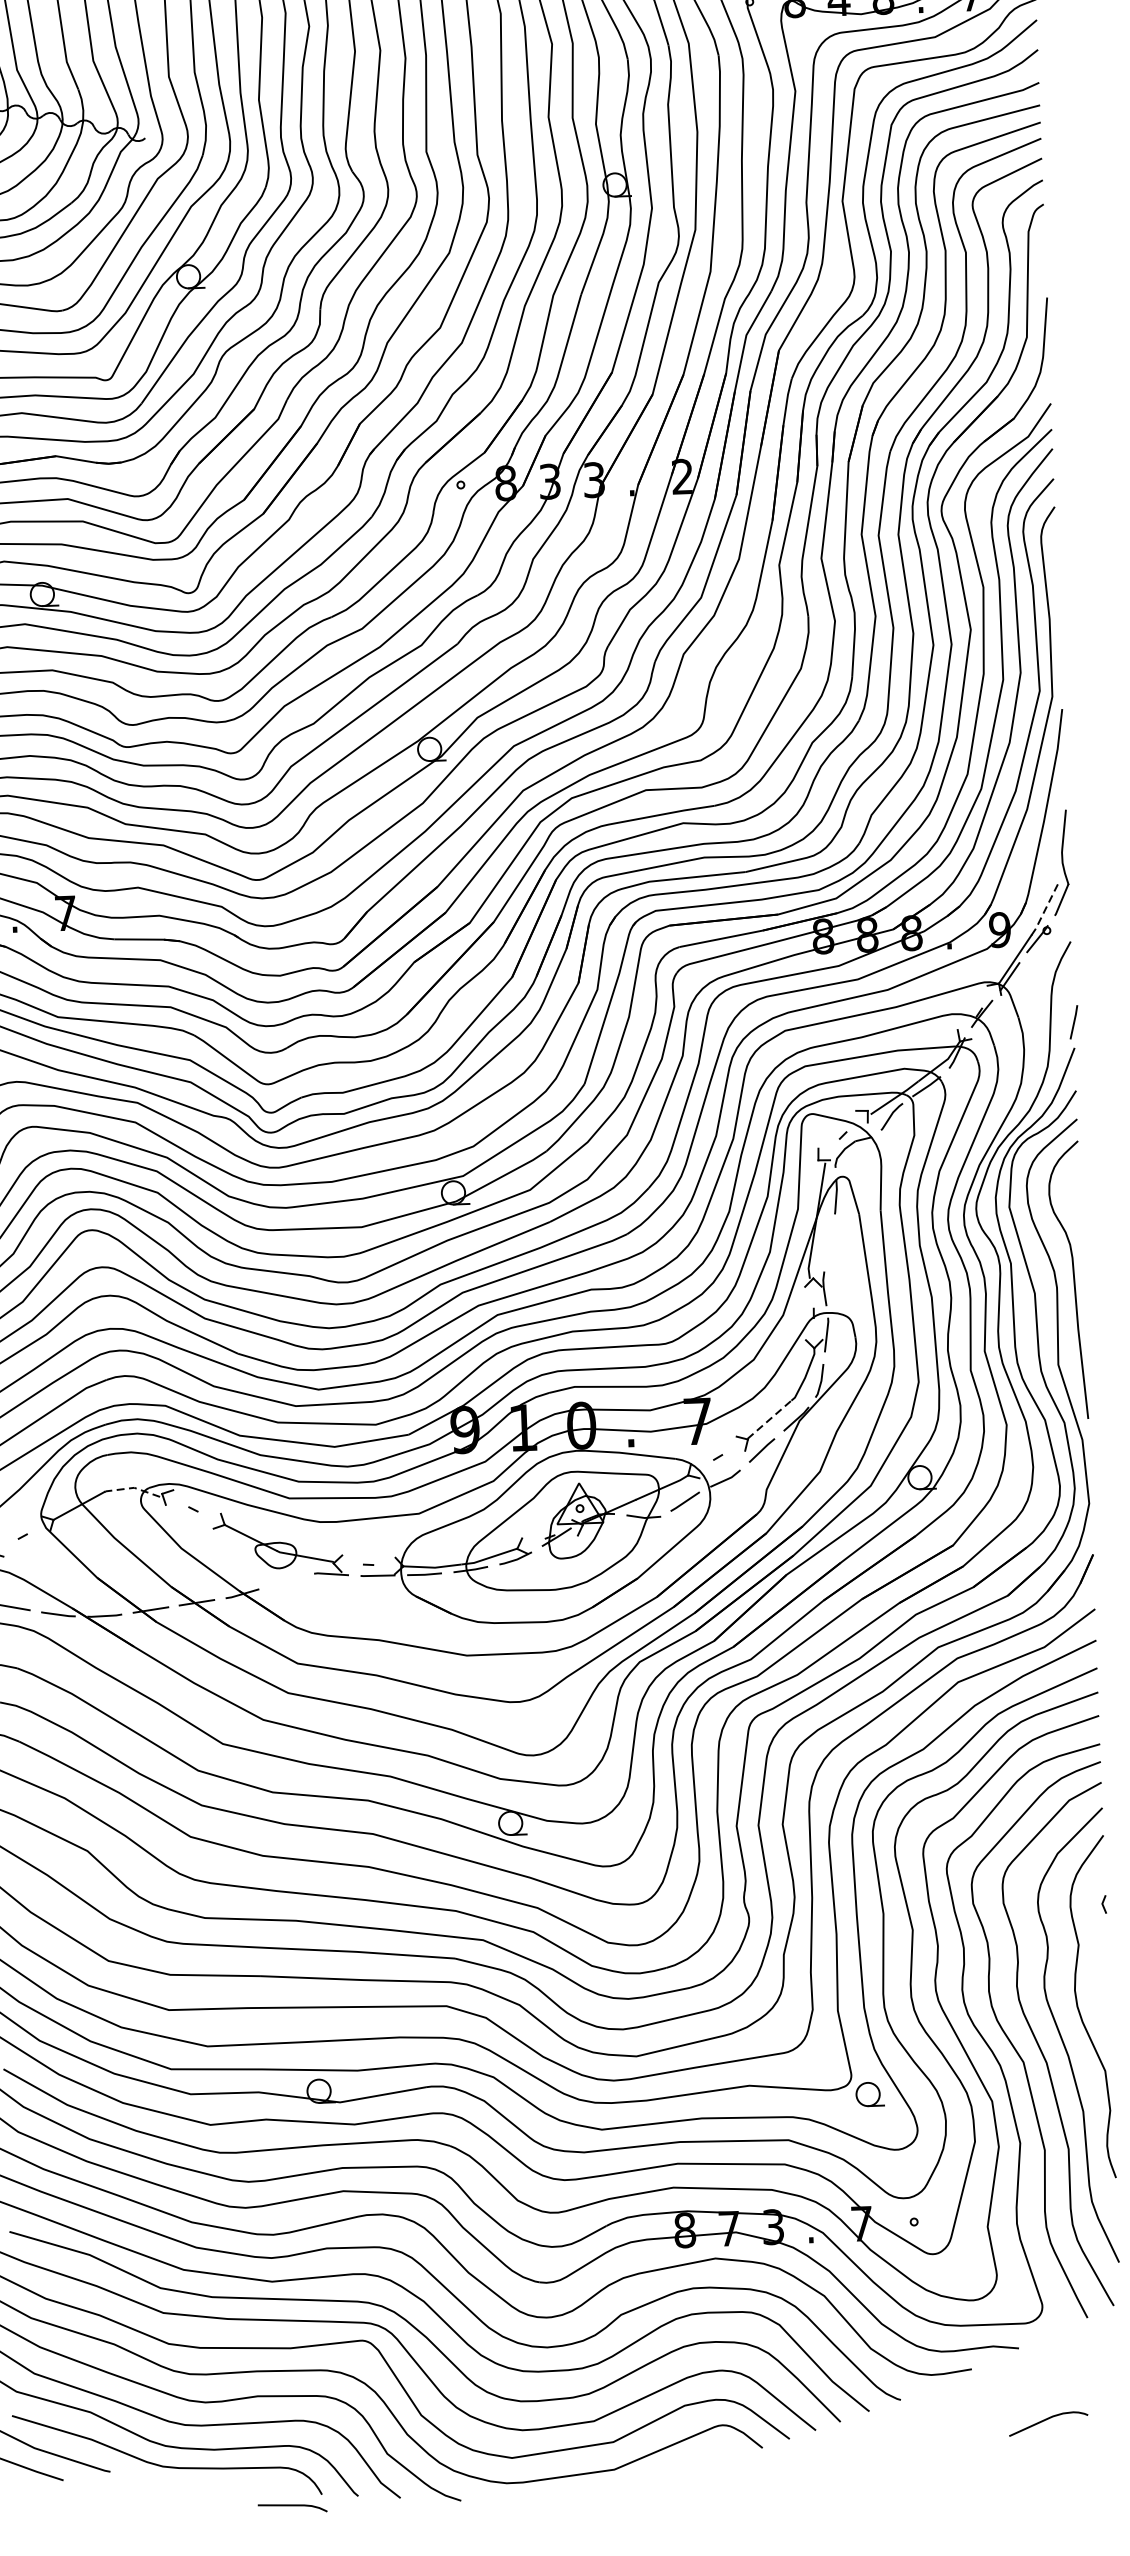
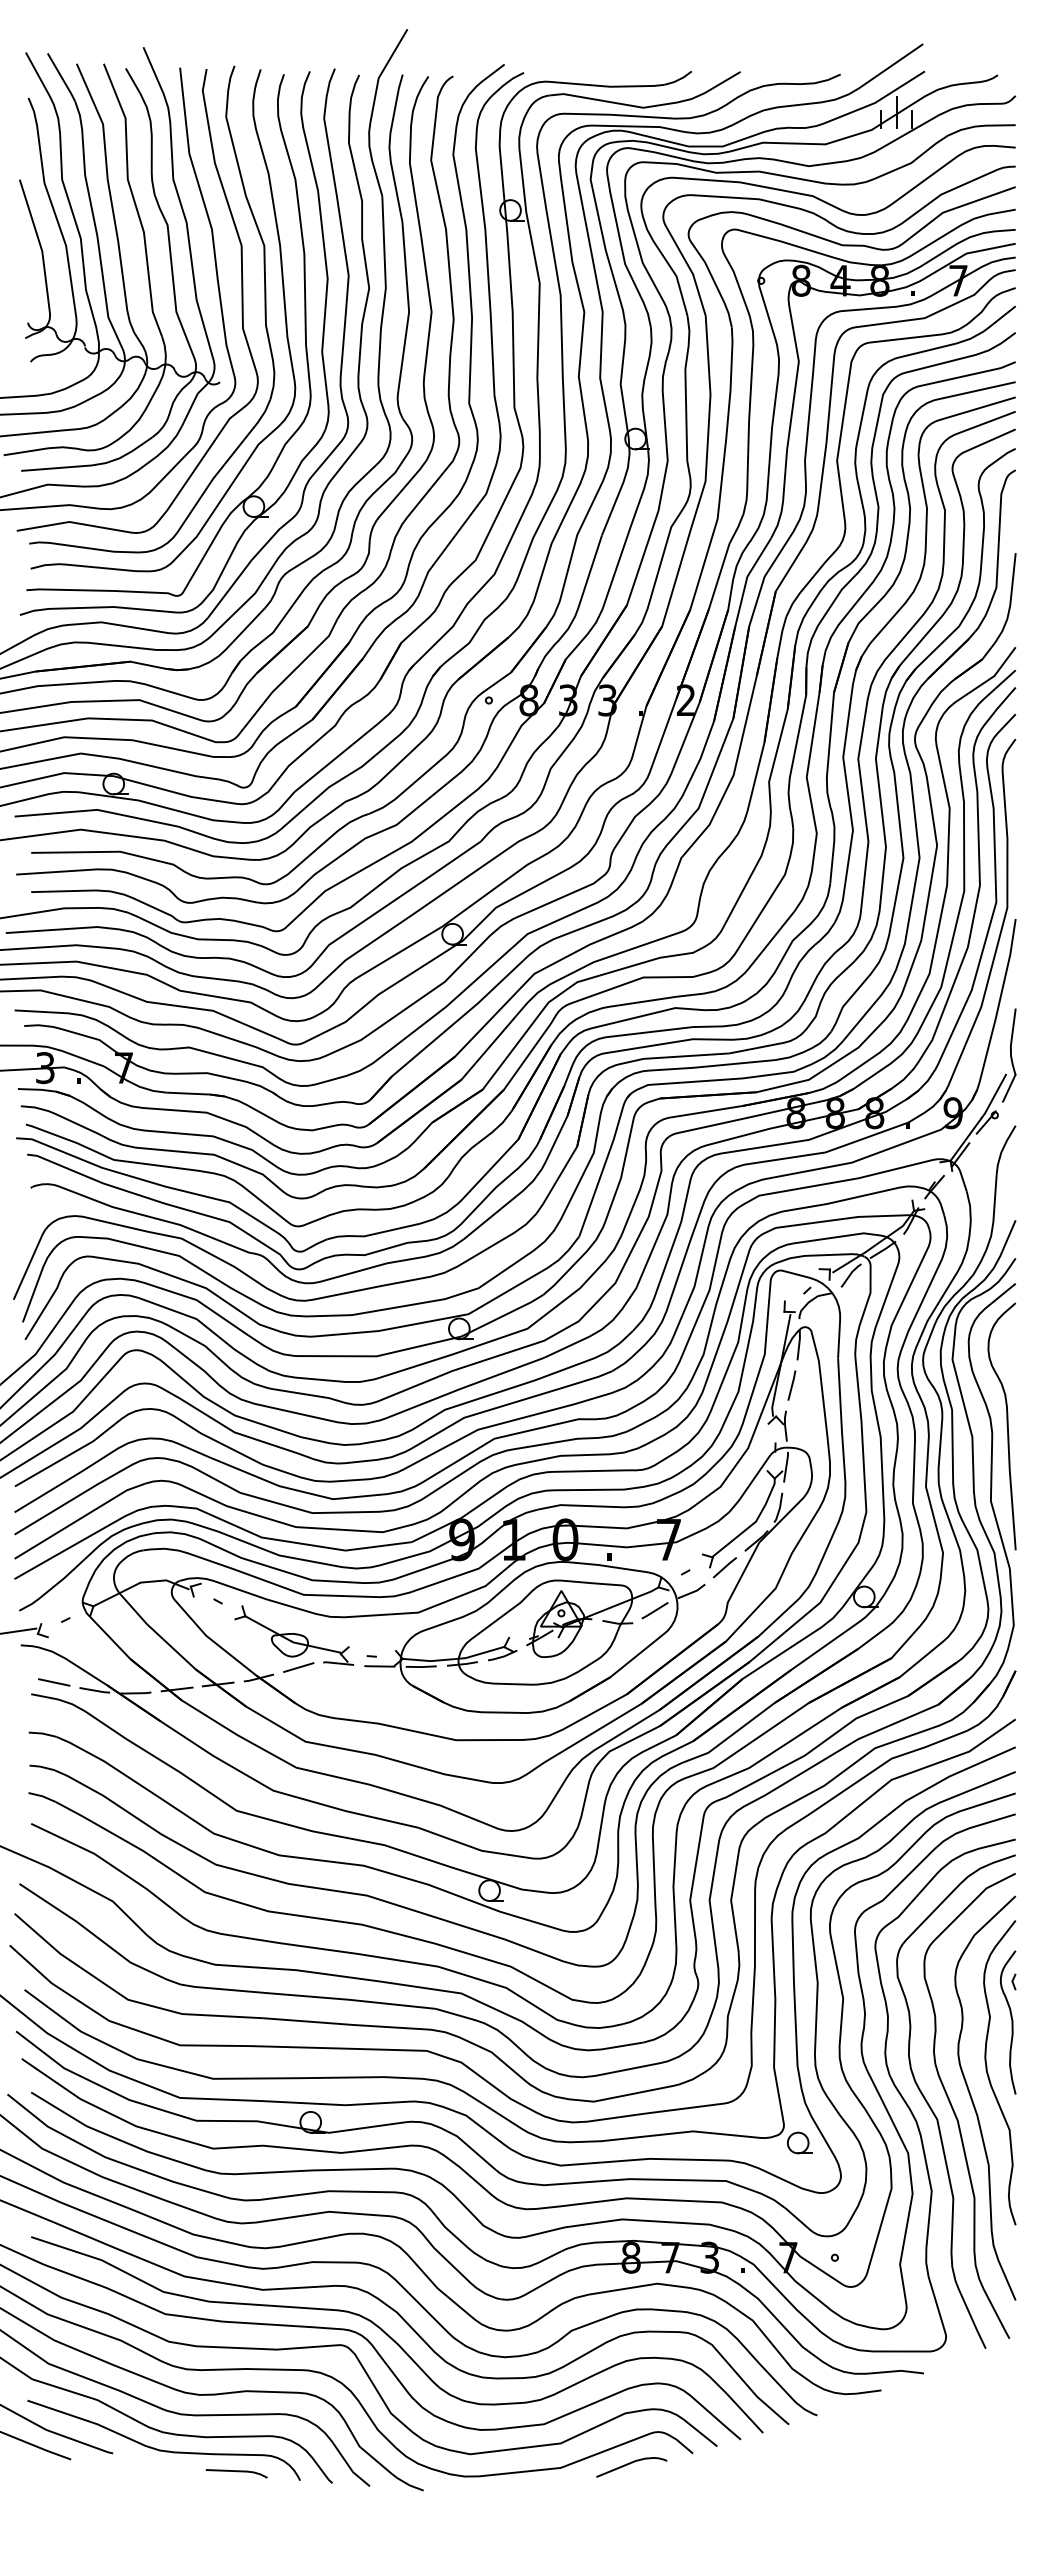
line: (1045, 909) -> (994, 1096), dashed -> solid
line: (1073, 1022) -> (791, 1385), moved
line: (769, 1419) -> (732, 1540), dashed -> solid
line: (133, 1487) -> (165, 1580), dashed -> solid
line: (286, 1580) -> (298, 1667), added
curve: (1103, 1950) -> (1011, 2022), added
curve: (1047, 2420) -> (630, 2464), moved
curve: (292, 2506) -> (236, 2472), moved

